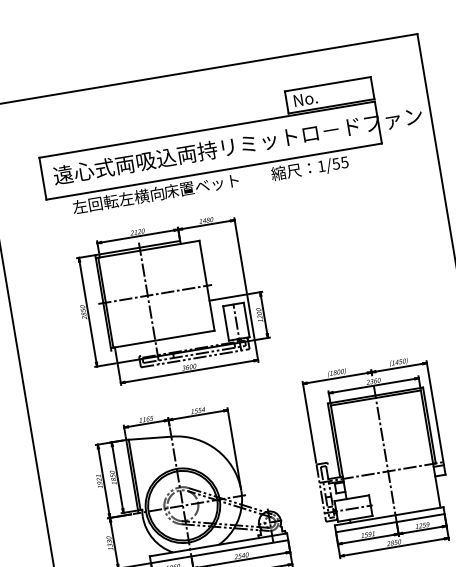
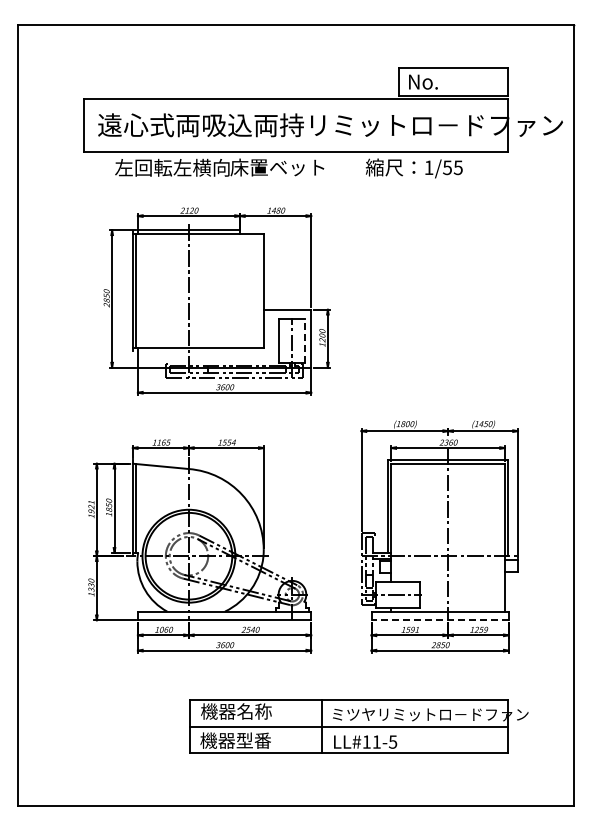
line: (155, 294) -> (198, 290), removed
line: (246, 320) -> (305, 341), solid -> dashed
line: (390, 523) -> (440, 620), solid -> dashed

